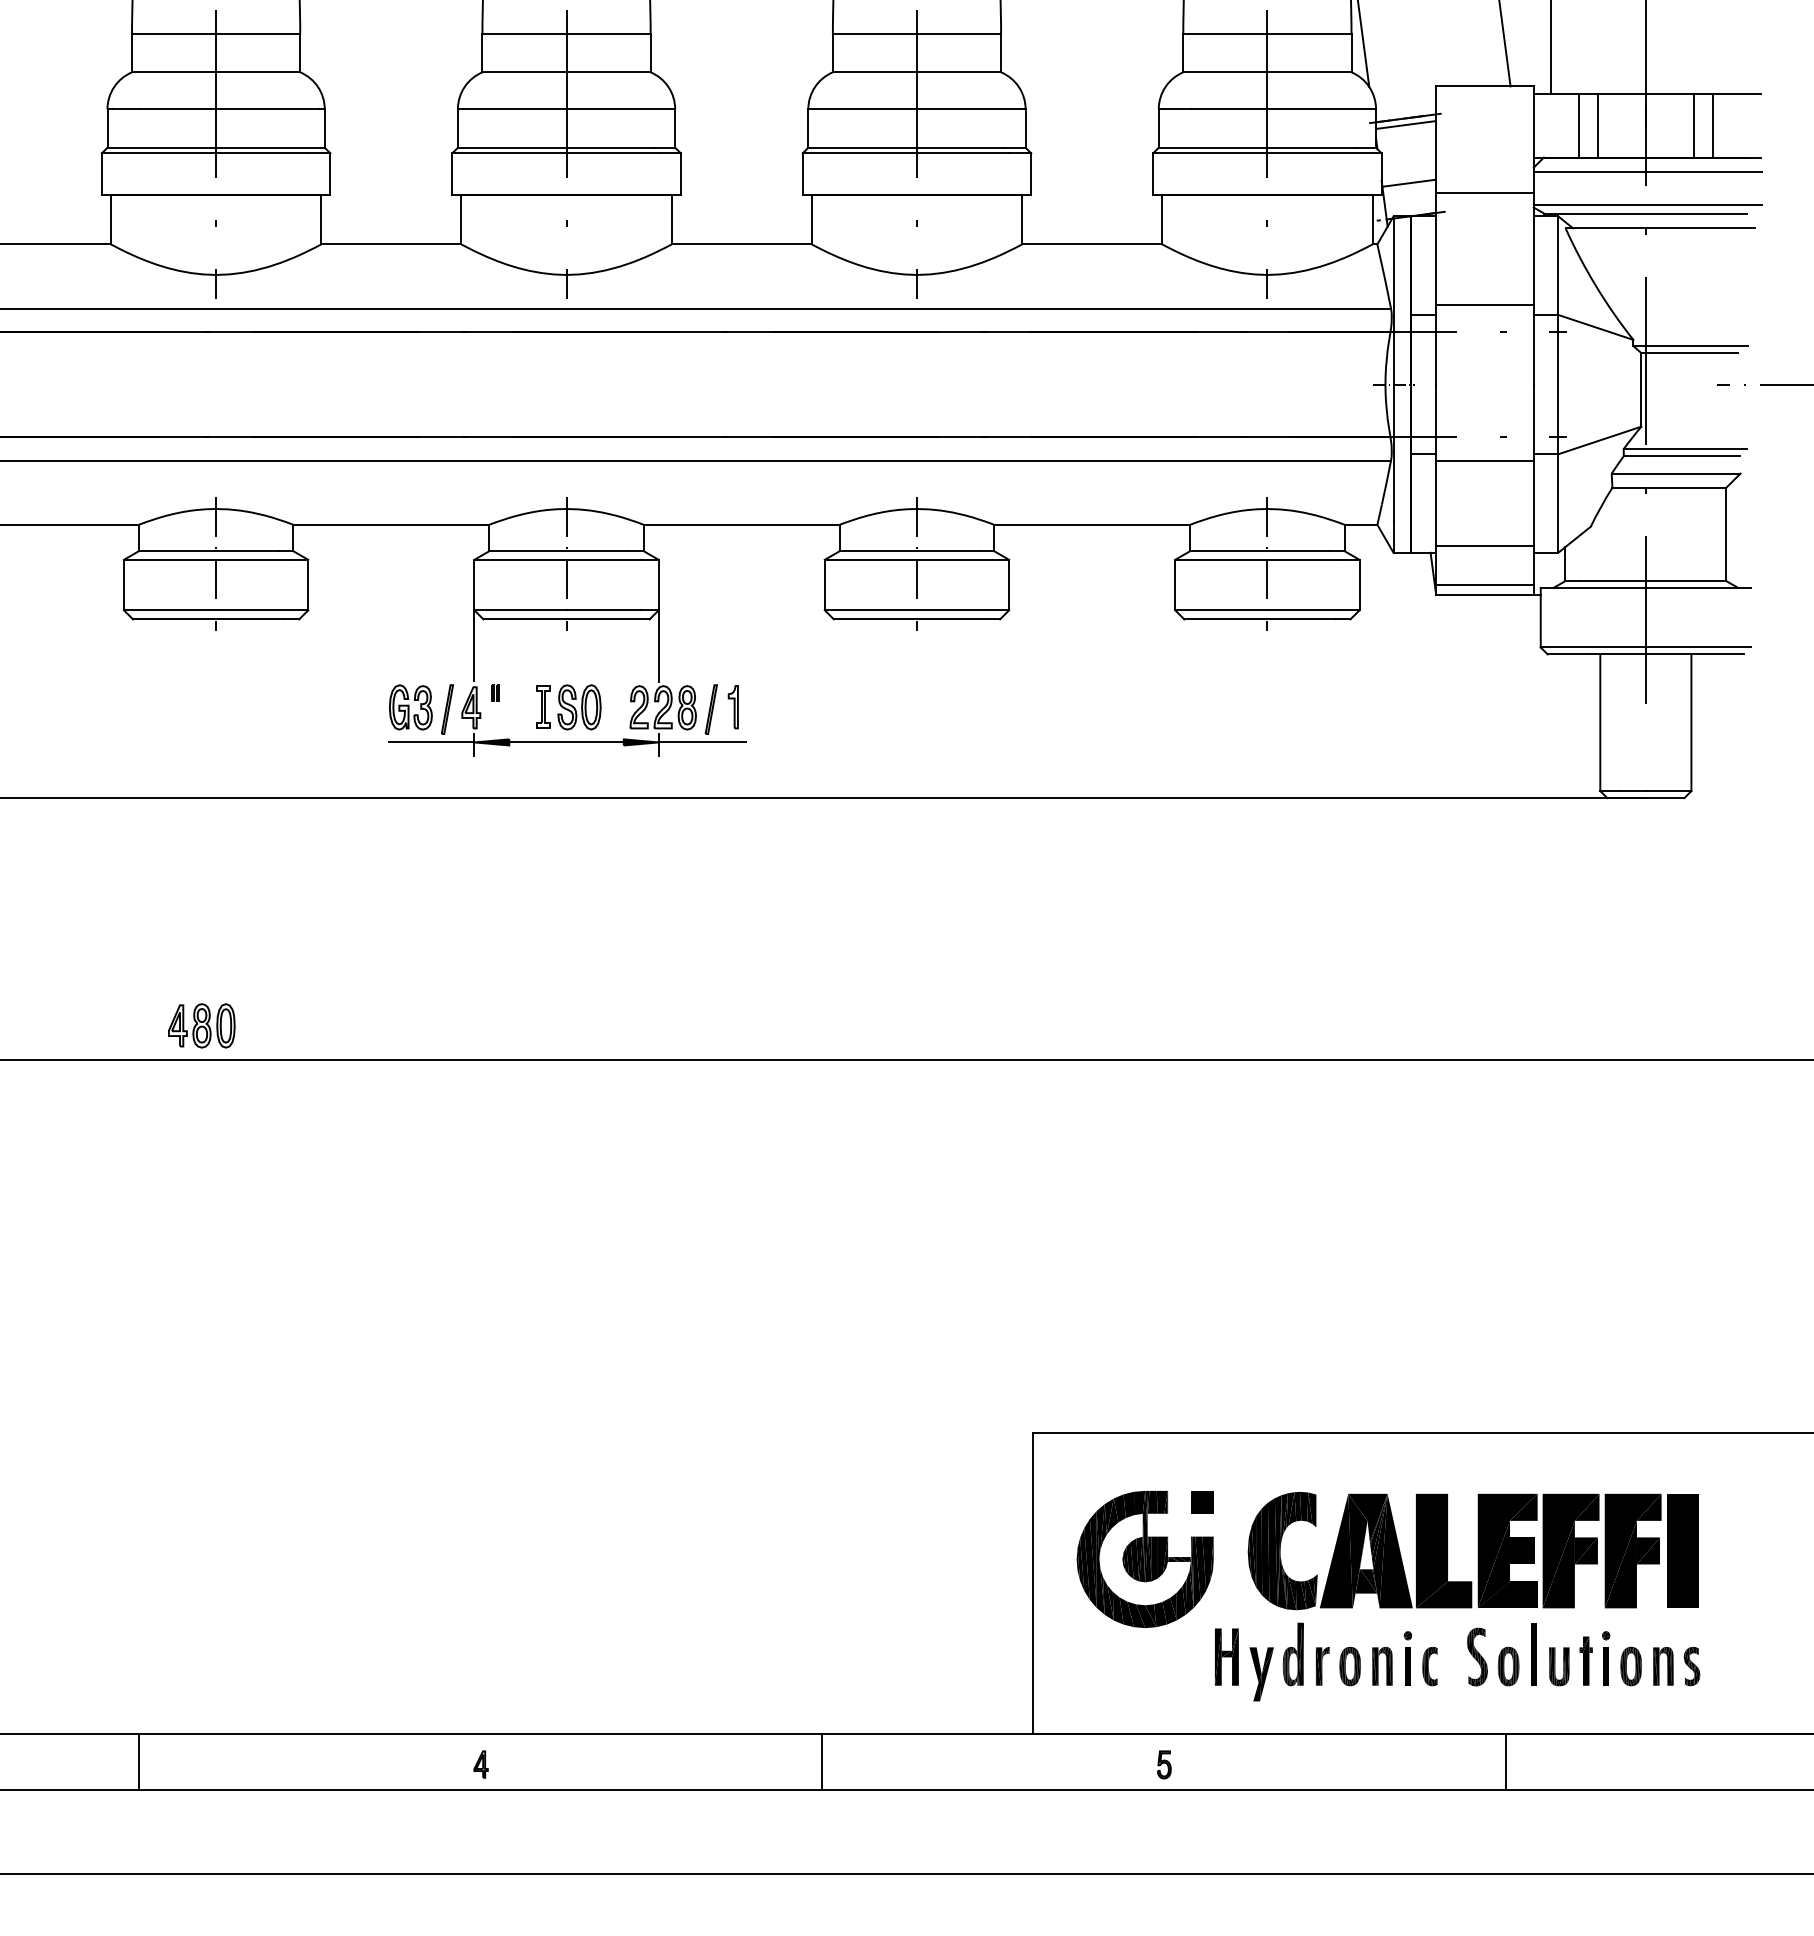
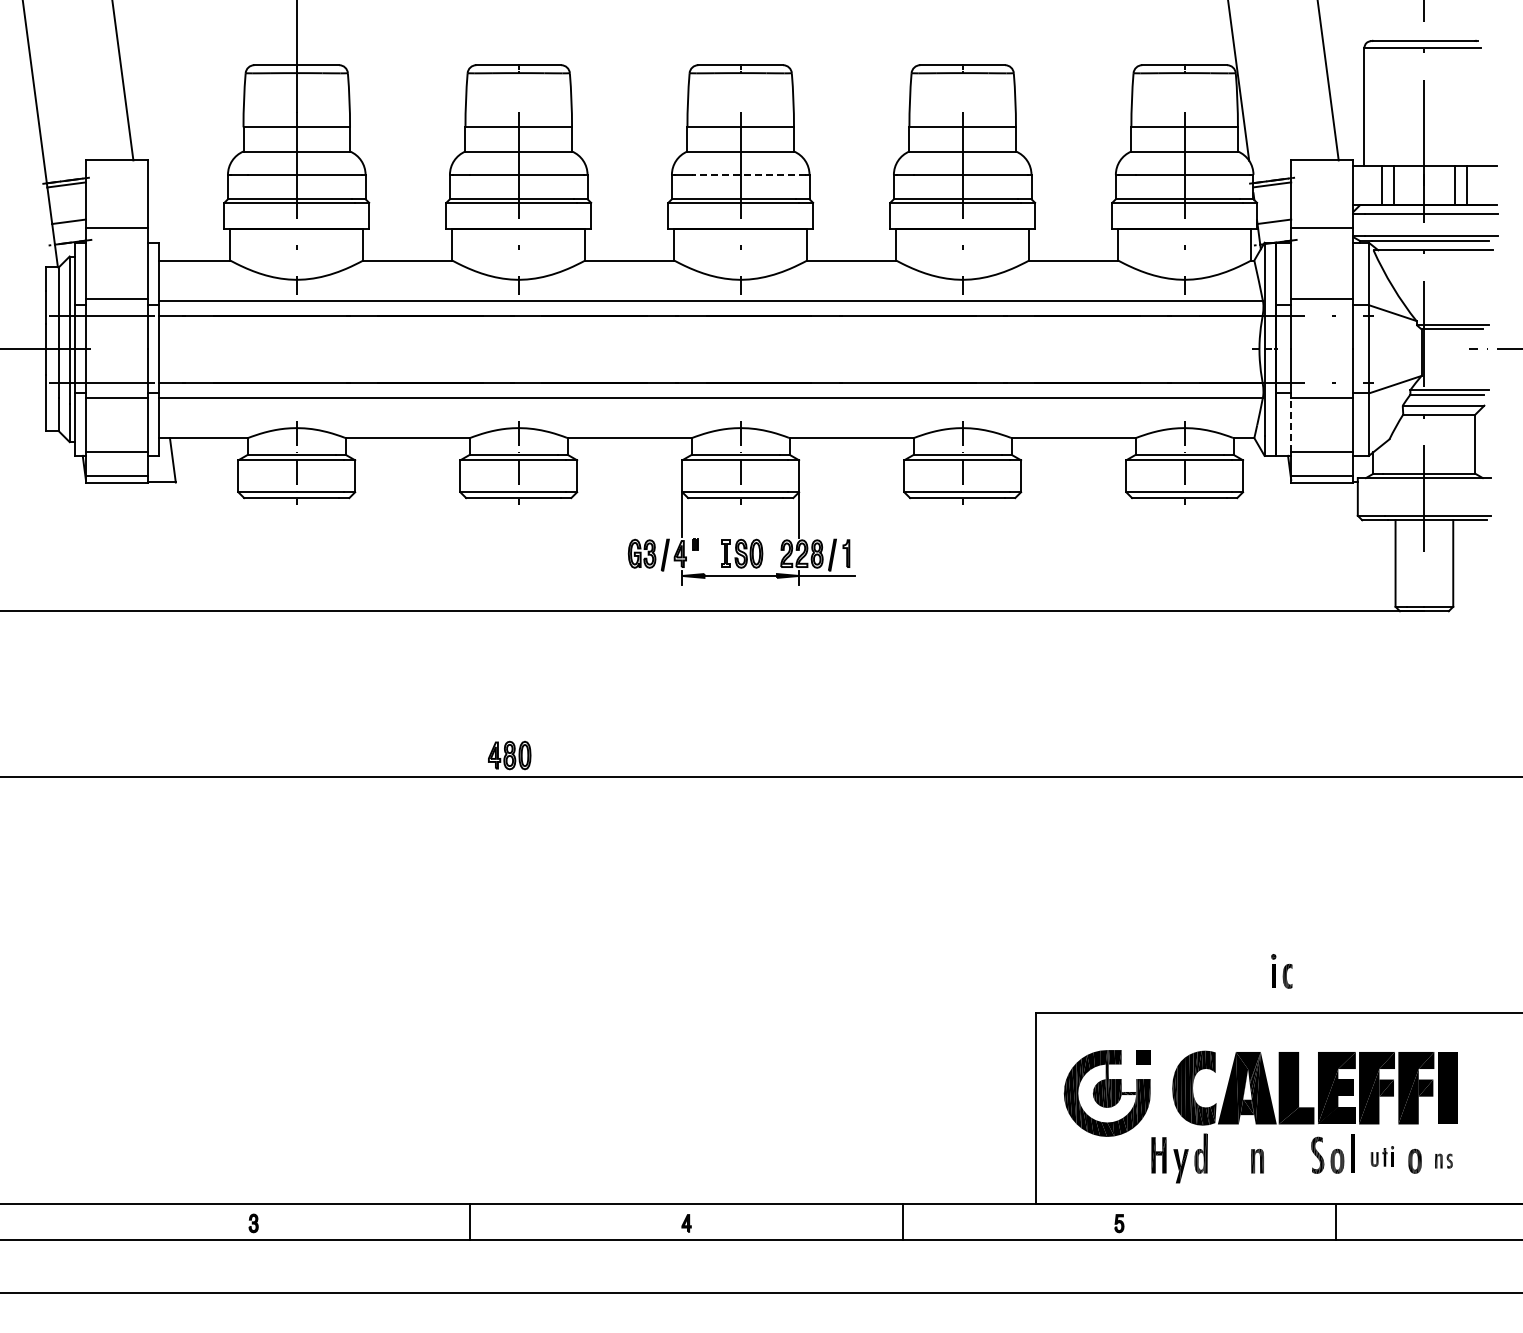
line: (578, 108) -> (748, 174), solid -> dashed
line: (1436, 503) -> (1291, 424), solid -> dashed
line: (430, 741) -> (654, 575), removed
part: (1420, 1658) -> (1281, 971), moved
part: (1579, 1658) -> (1382, 1156), size x0.6
part: (1338, 1665) -> (1229, 1160), removed
part: (1676, 1665) -> (1443, 1160), size x0.6

